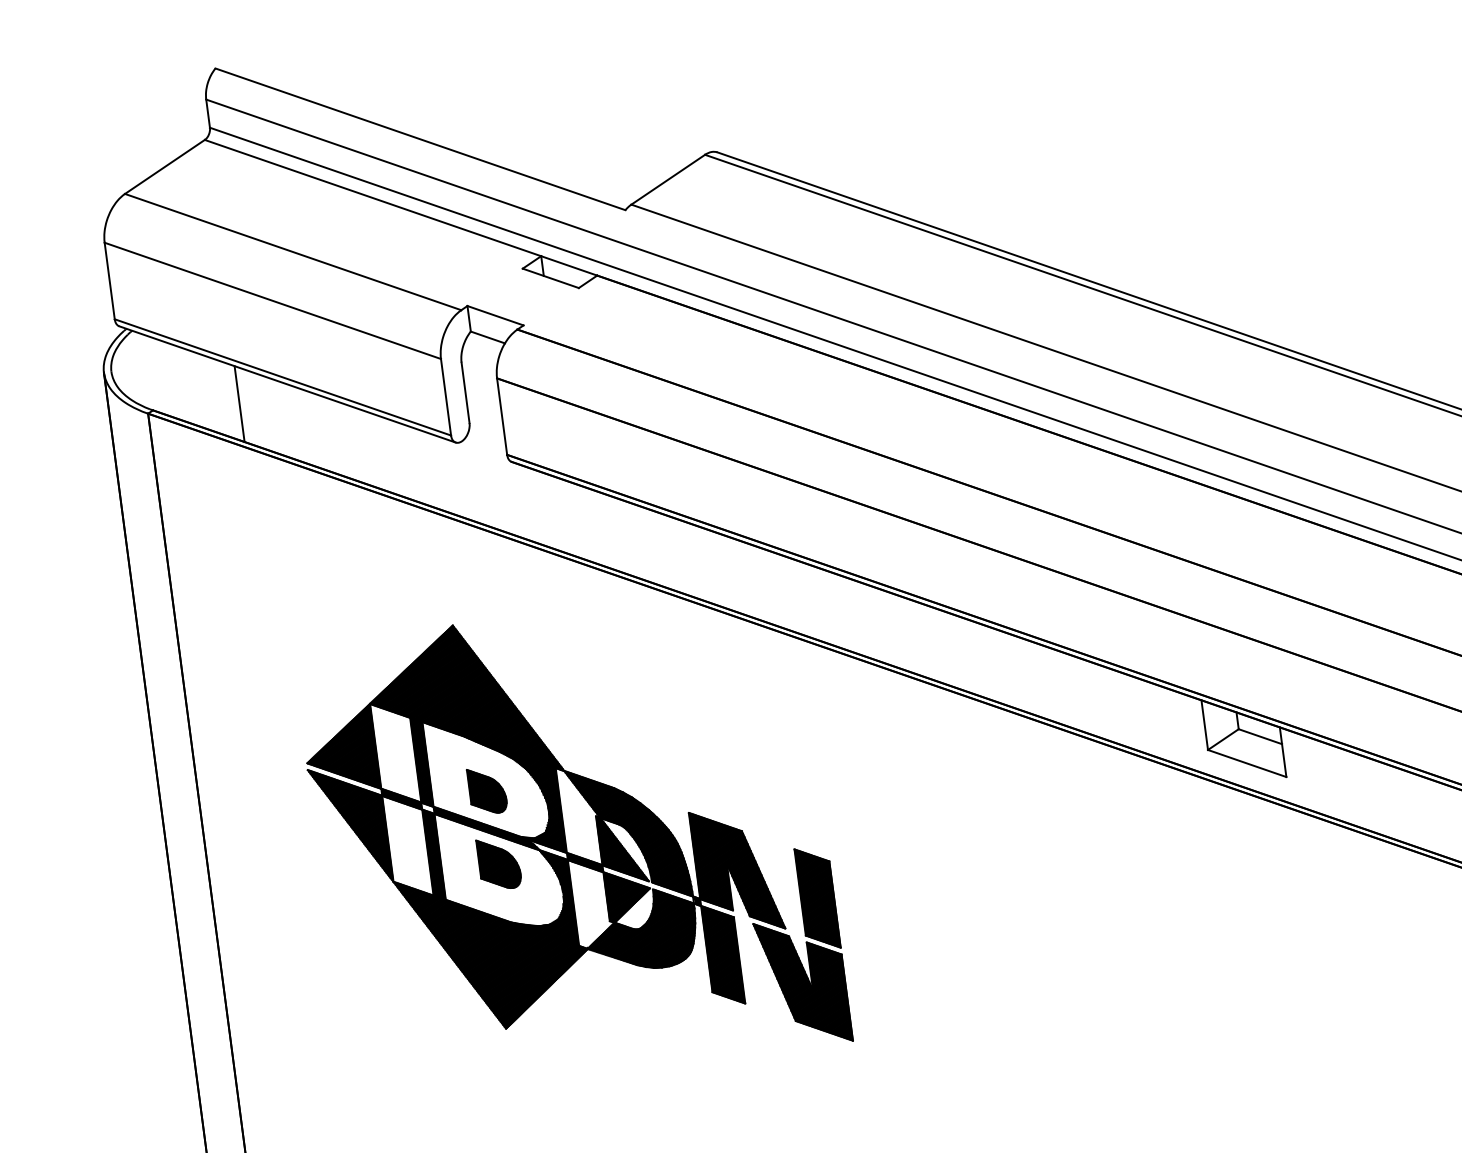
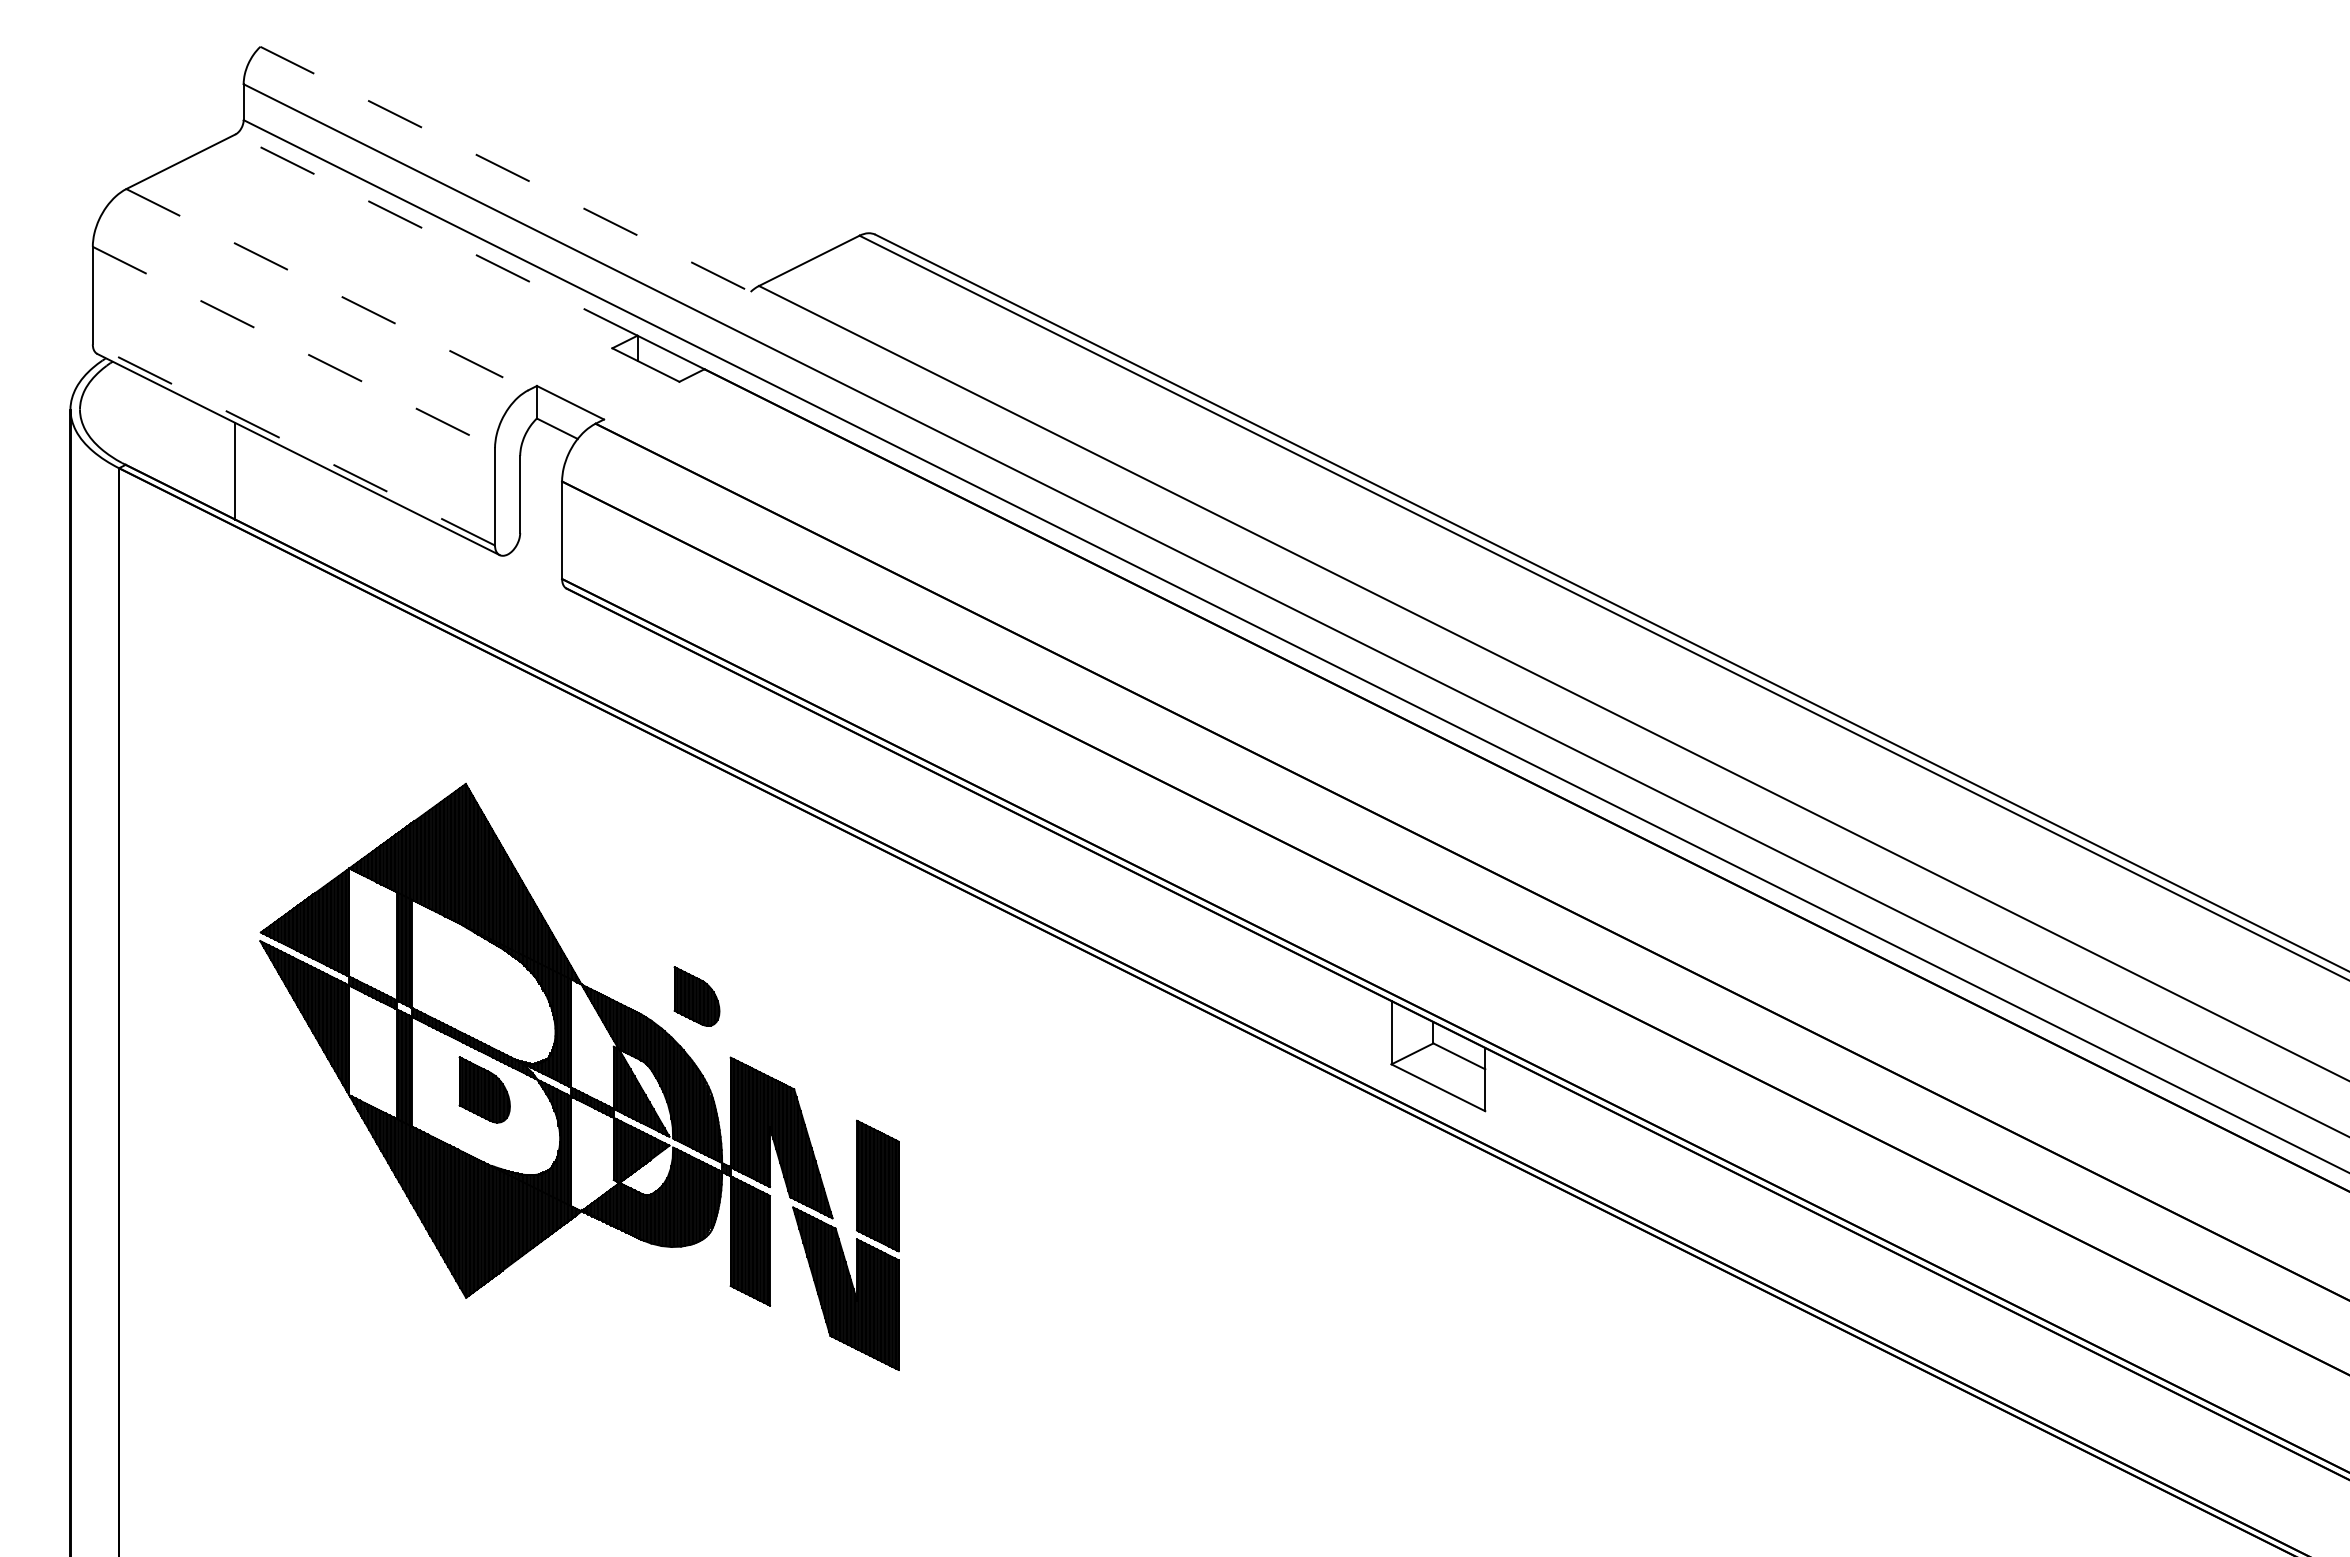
line: (420, 139) -> (505, 169), solid -> dashed
line: (373, 198) -> (436, 235), solid -> dashed
line: (293, 251) -> (327, 289), solid -> dashed
line: (272, 300) -> (293, 347), solid -> dashed
line: (282, 377) -> (293, 444), solid -> dashed
part: (487, 790) -> (696, 996), moved

